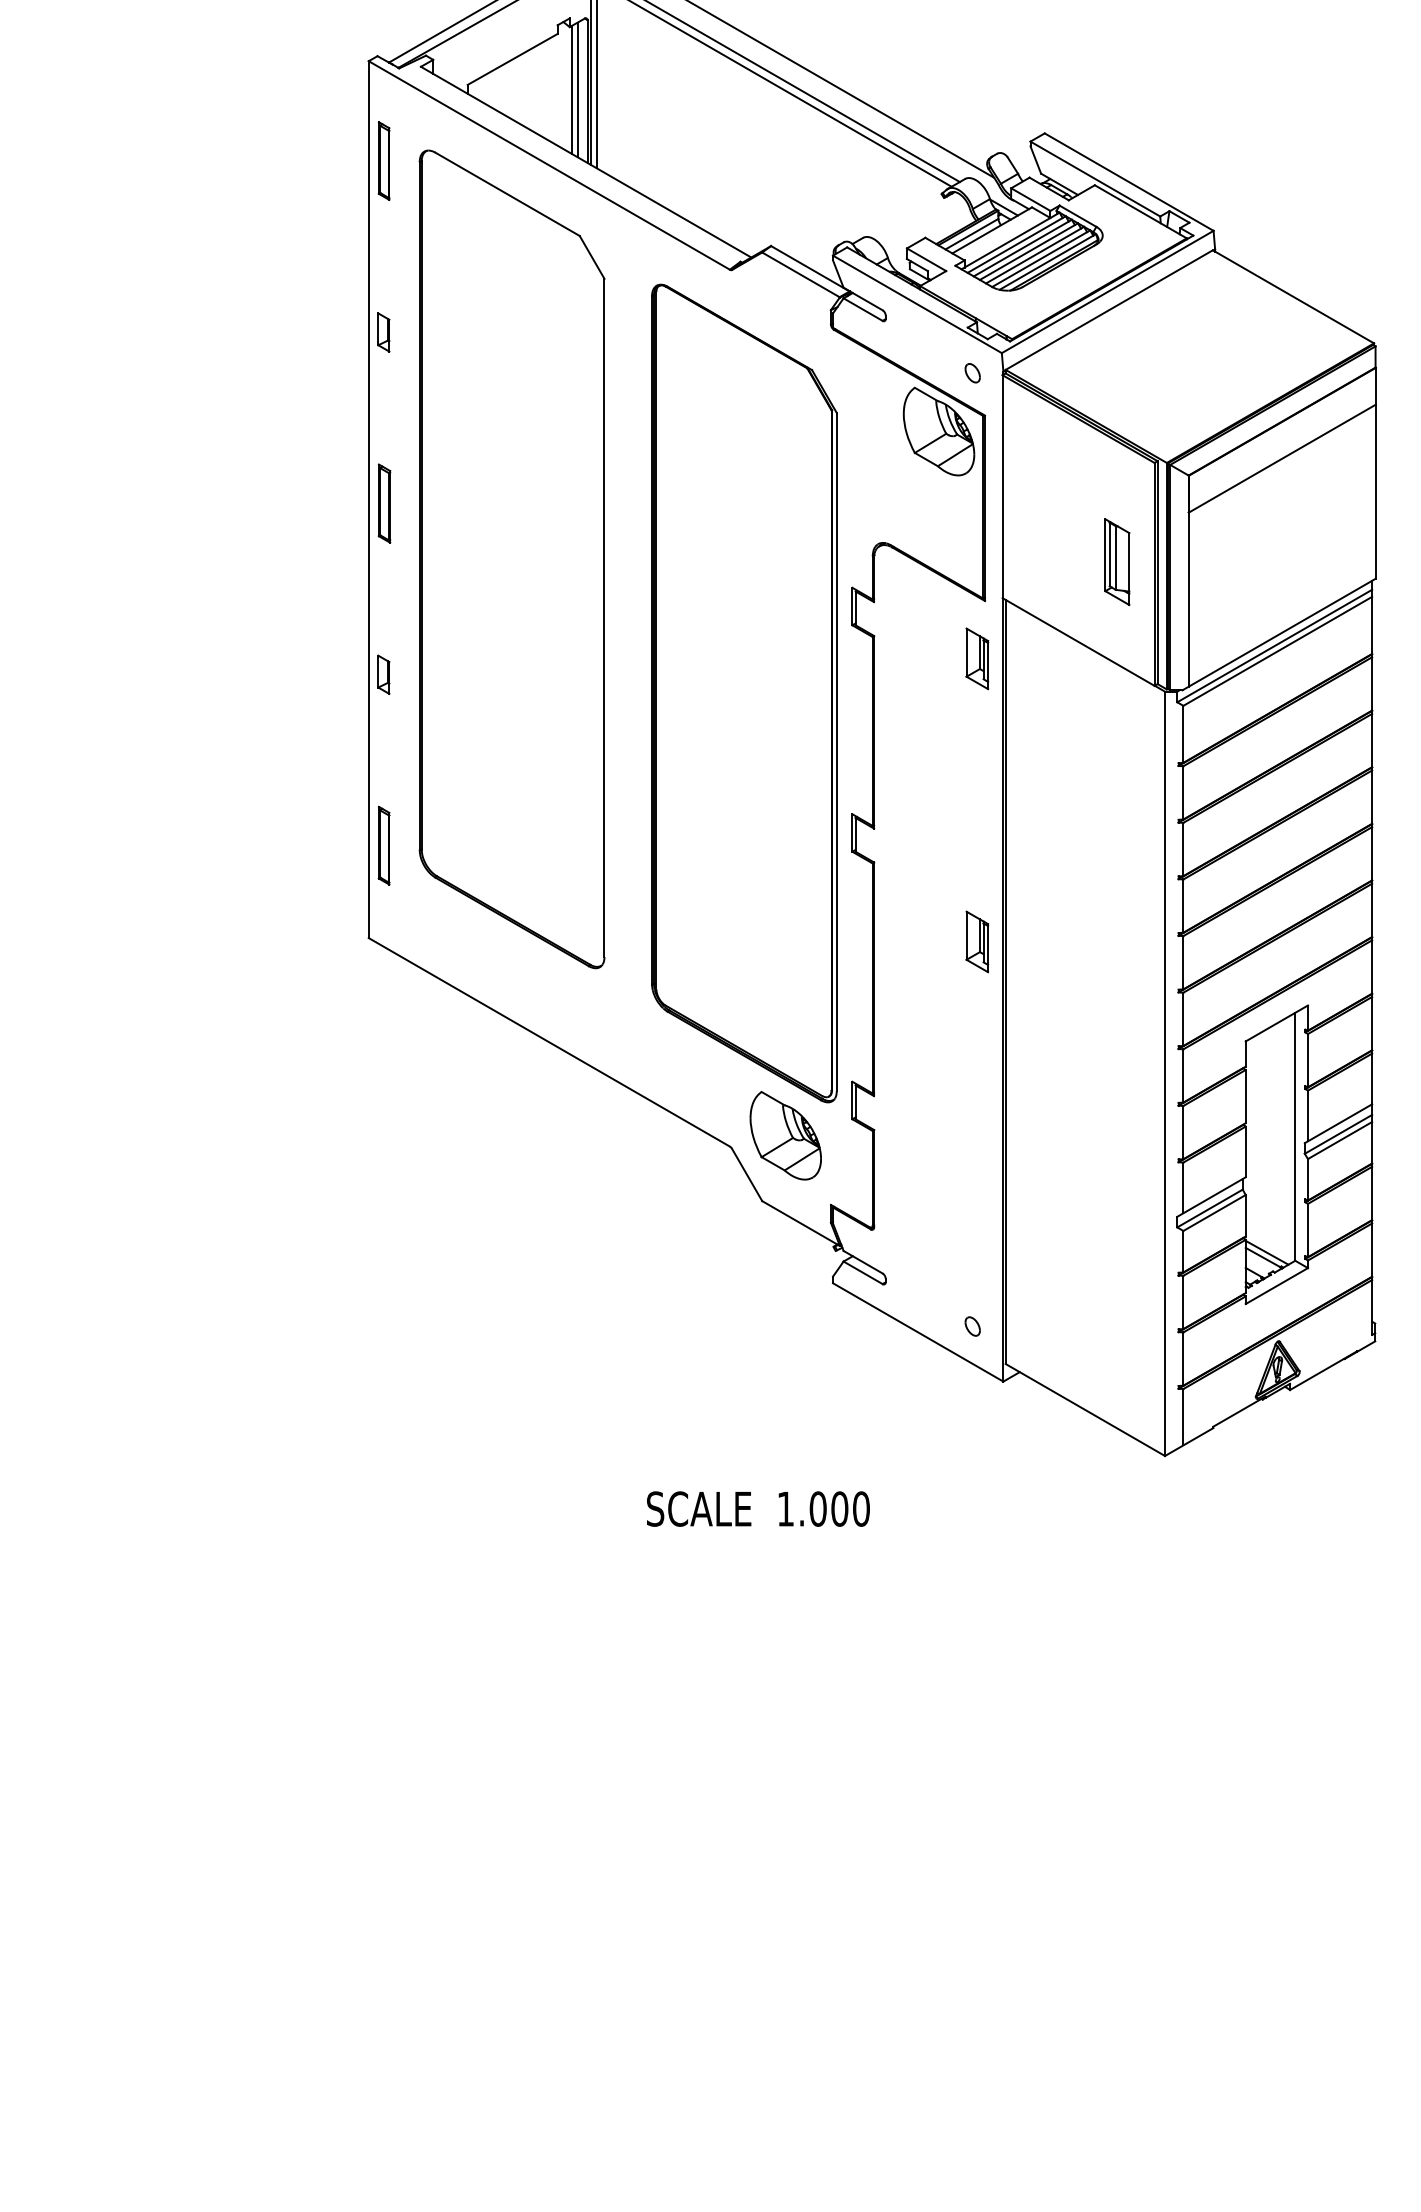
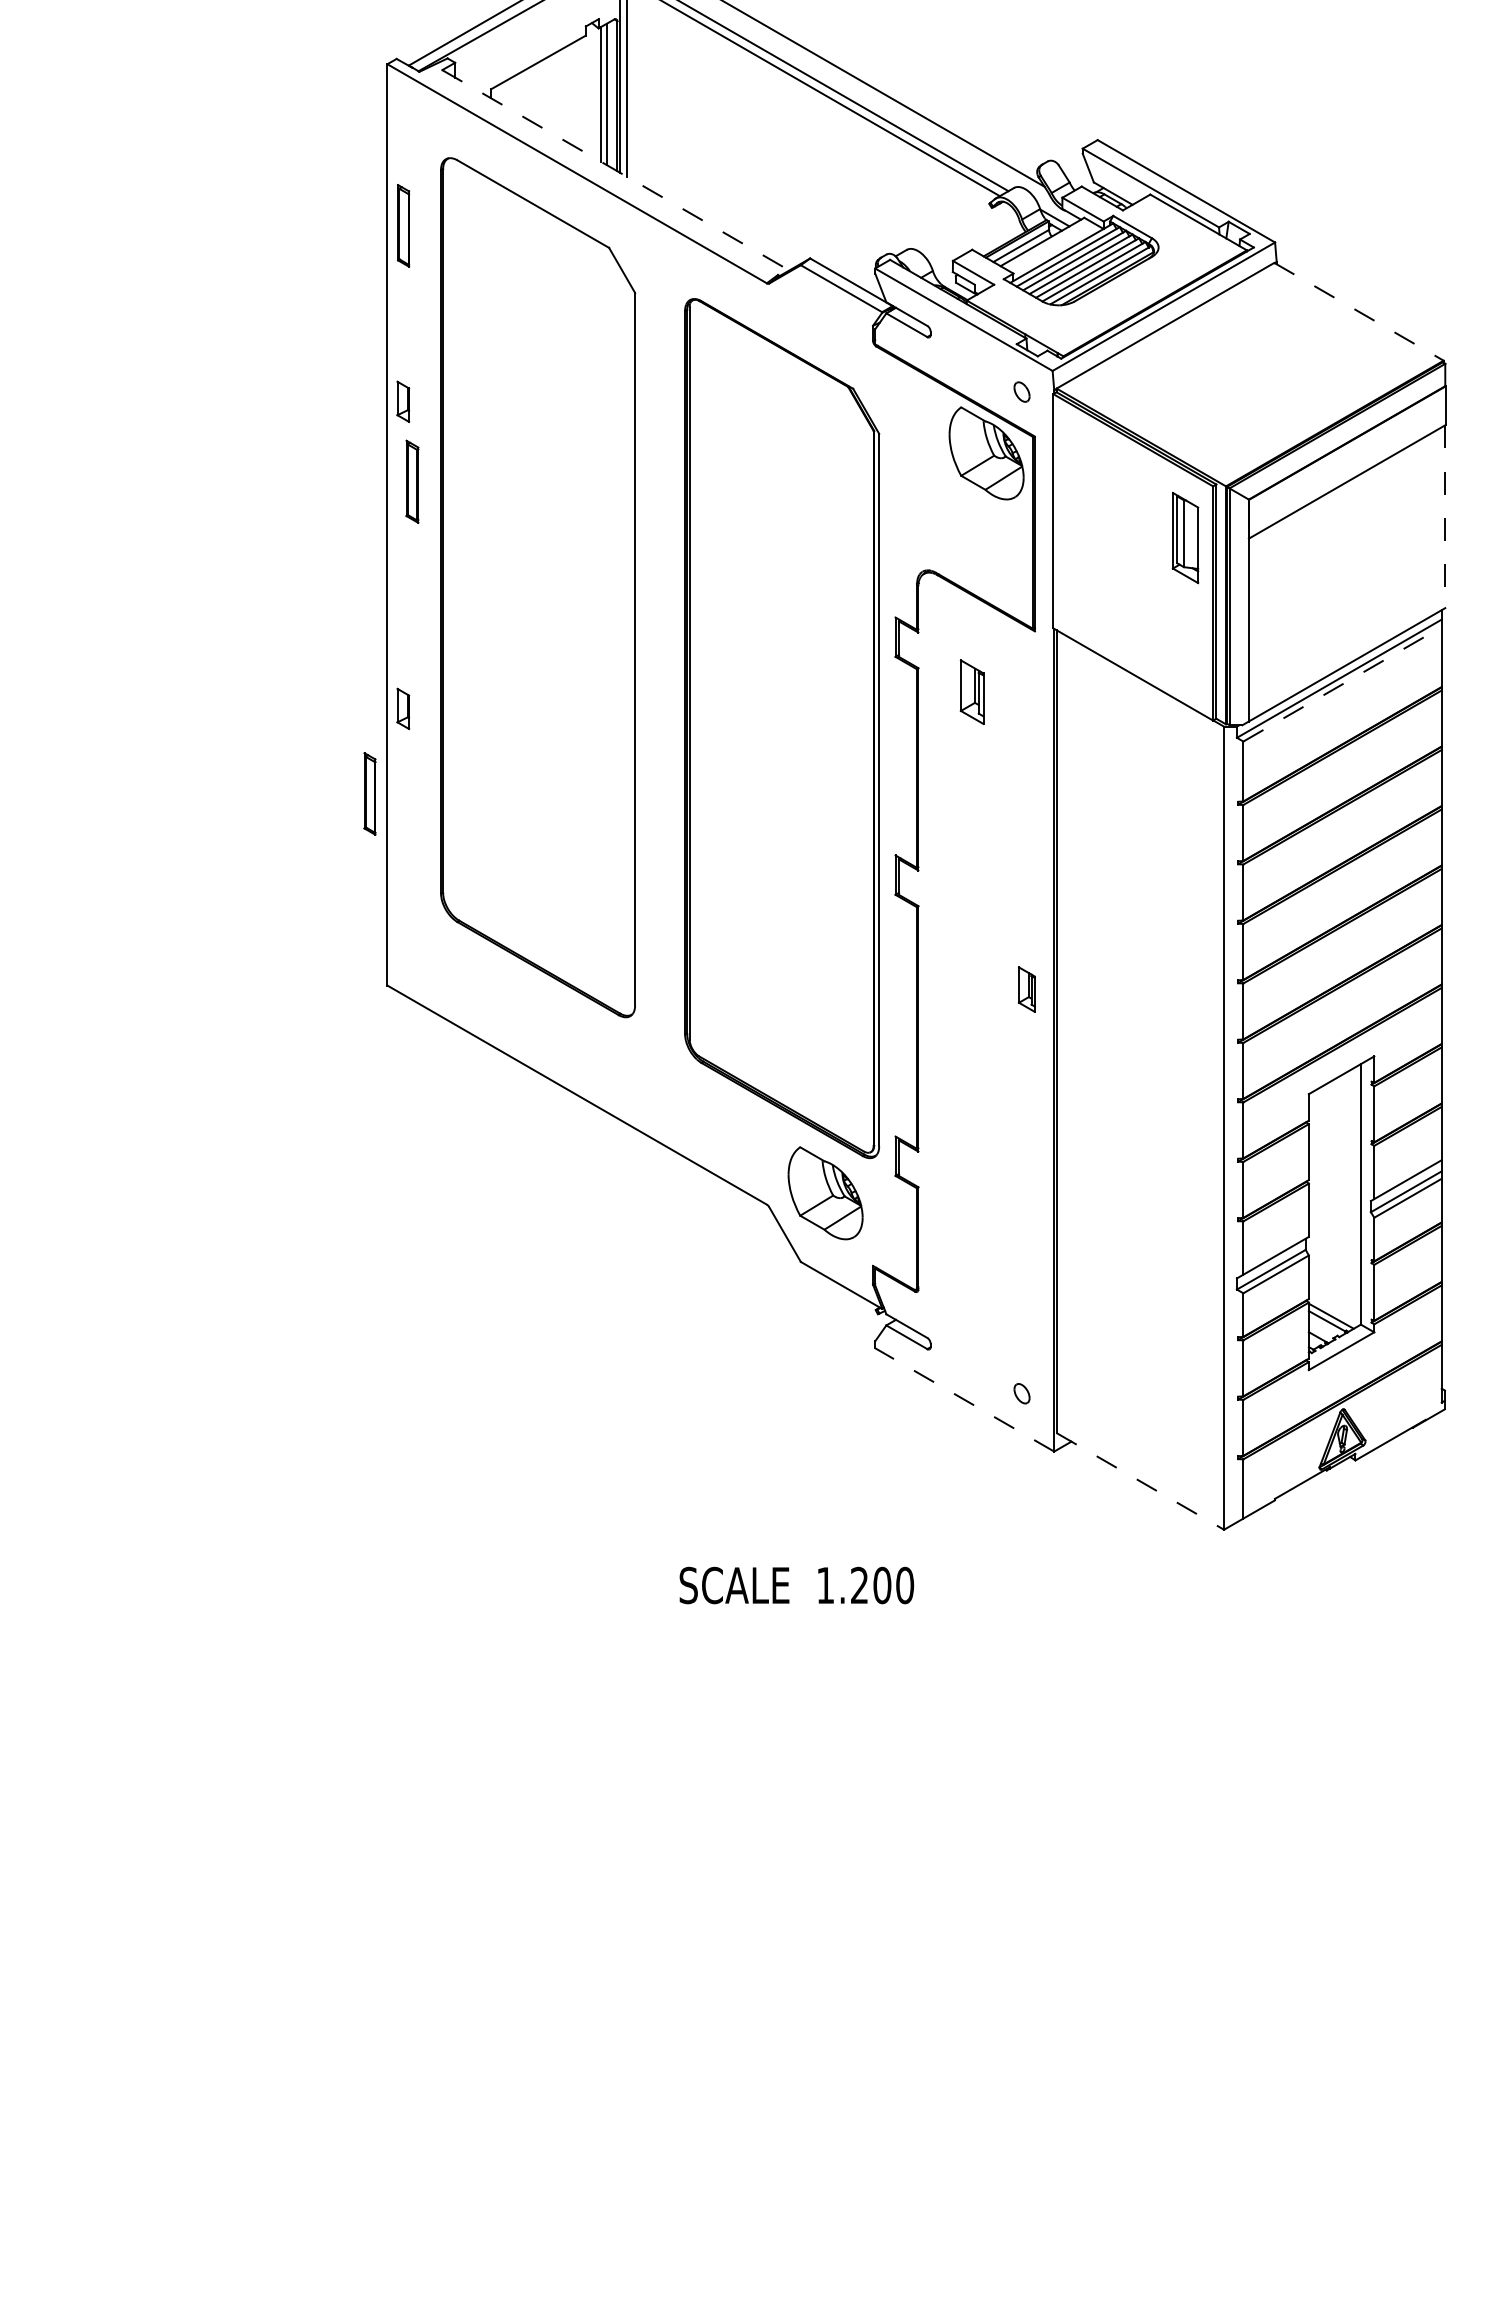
part: (383, 160) -> (402, 225), moved
line: (586, 162) -> (616, 170), solid -> dashed
line: (1293, 297) -> (1359, 312), solid -> dashed
part: (383, 332) -> (402, 401), moved
line: (1375, 492) -> (1445, 517), solid -> dashed
part: (384, 503) -> (412, 481), moved
part: (1117, 562) -> (1185, 538), moved
line: (1277, 651) -> (1342, 684), solid -> dashed
part: (977, 658) -> (972, 691), moved
part: (383, 845) -> (369, 793), moved
part: (977, 941) -> (1027, 989), size x0.7
line: (917, 1332) -> (963, 1399), solid -> dashed
line: (1085, 1410) -> (1140, 1481), solid -> dashed
text: (817, 1508) -> (858, 1584), 1.000 -> 1.200

